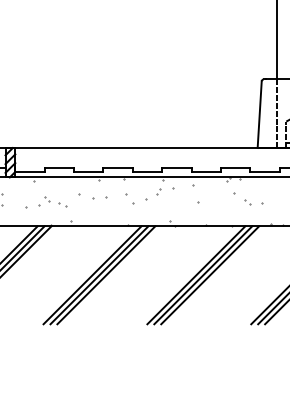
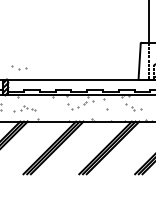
part: (93, 196) -> (19, 67), moved

